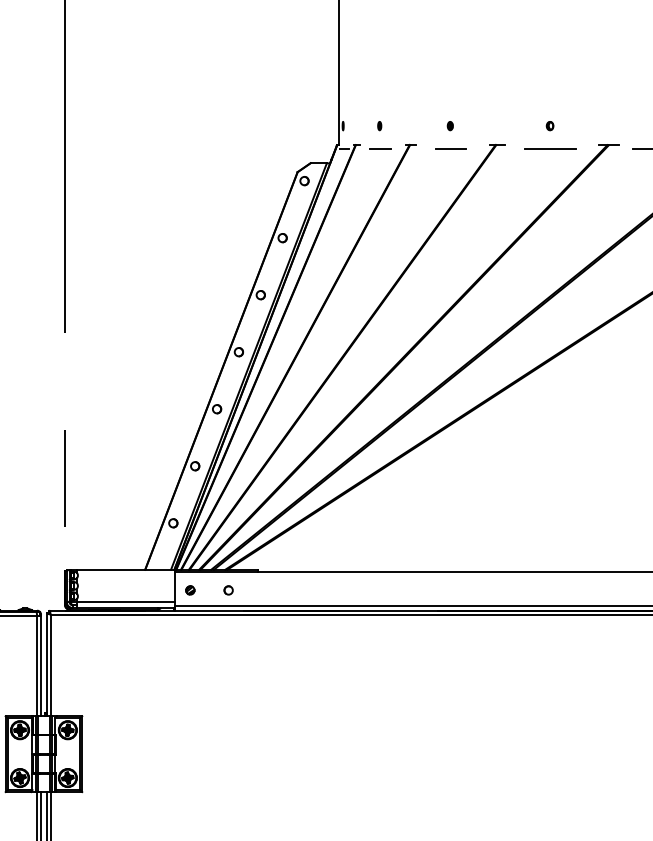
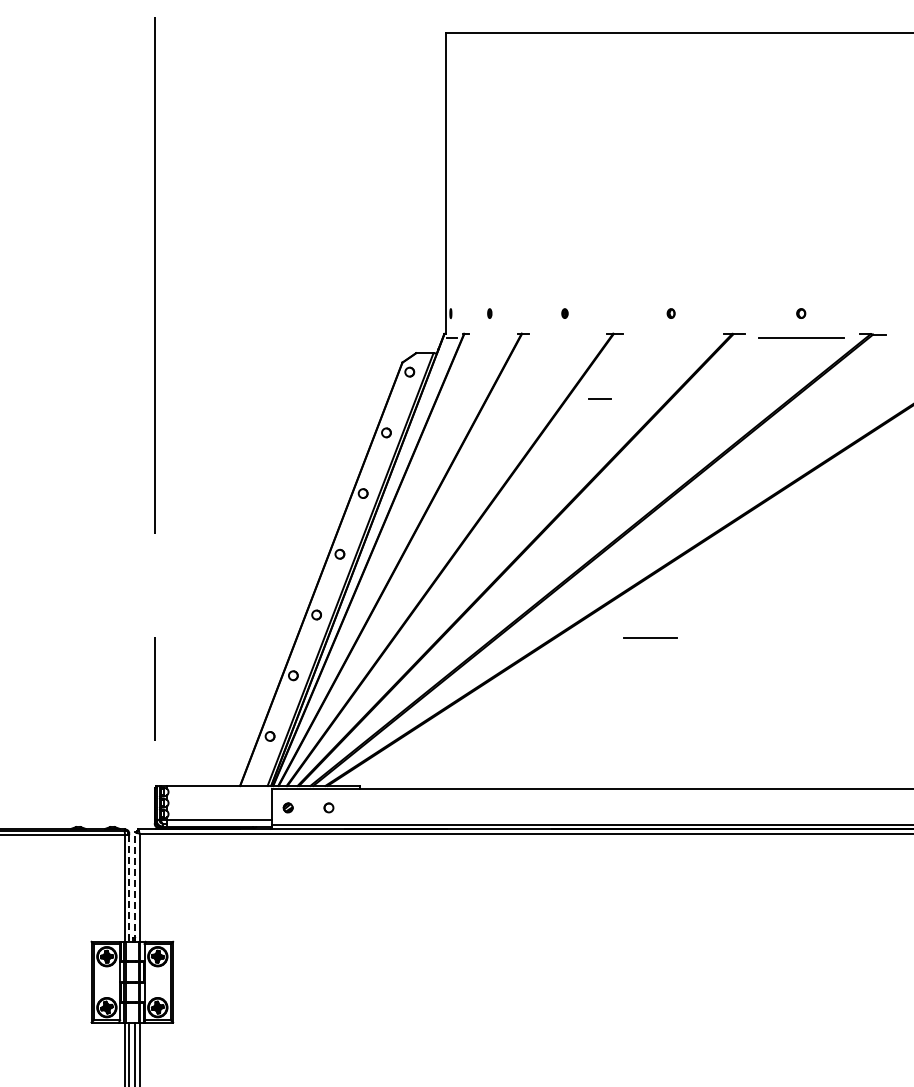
line: (379, 148) -> (599, 398), moved
line: (550, 148) -> (650, 637), moved
line: (450, 149) -> (565, 338), removed
line: (46, 665) -> (135, 887), solid -> dashed
line: (41, 667) -> (129, 889), solid -> dashed

